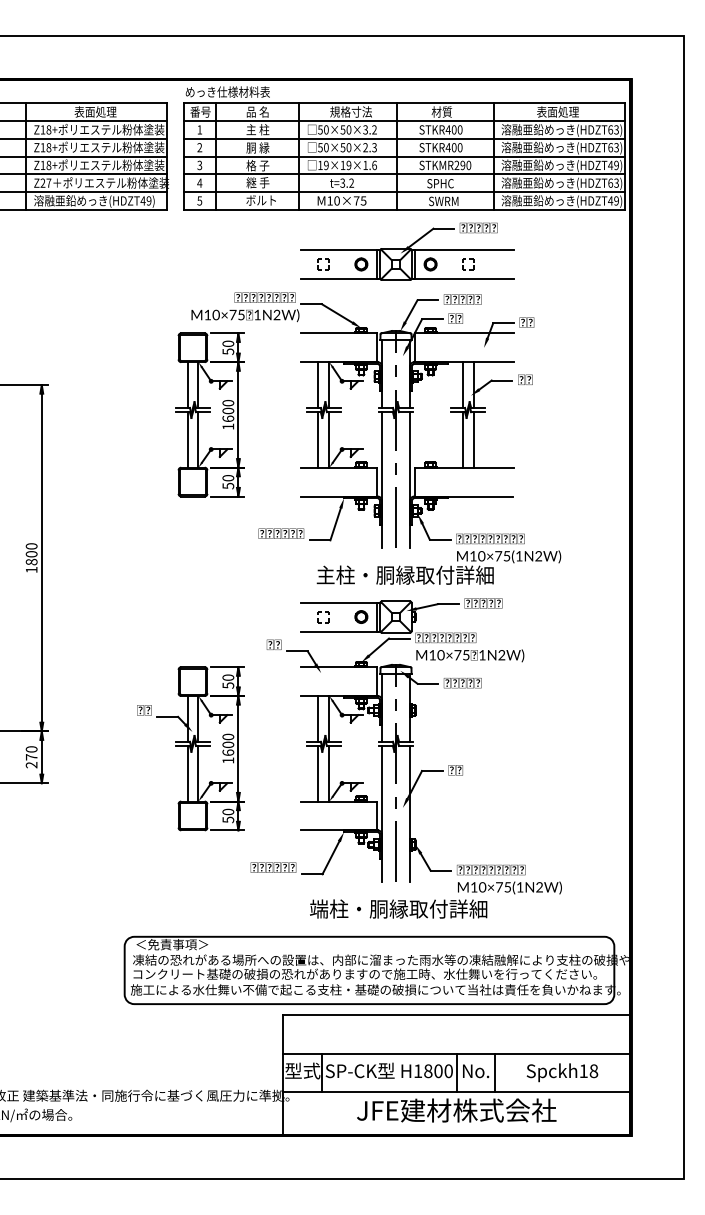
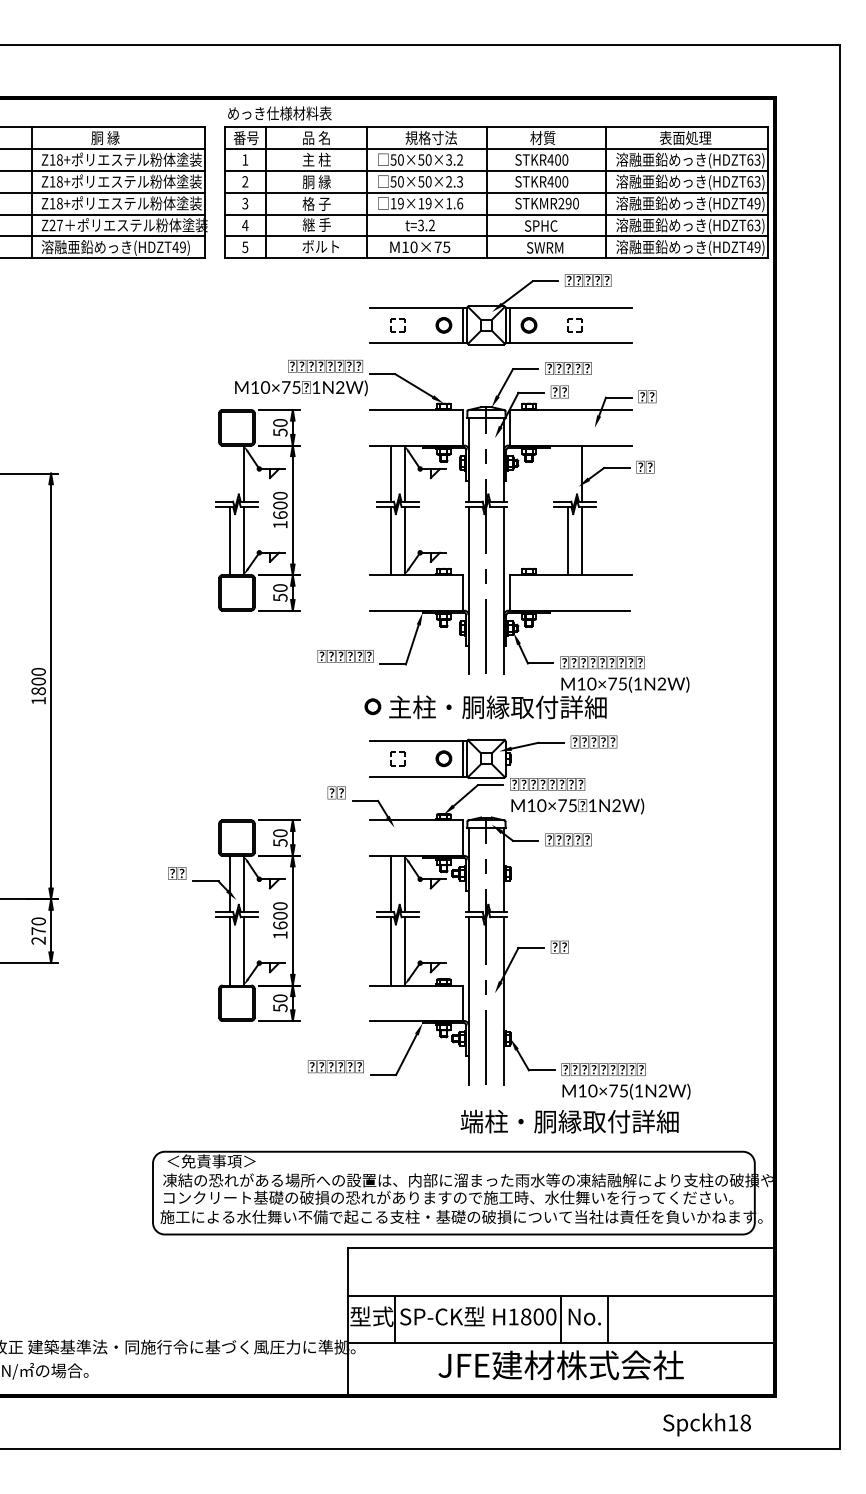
text: (94, 111) -> (116, 137), 表面処理 -> 胴 縁
line: (187, 384) -> (230, 473), removed
line: (462, 384) -> (568, 473), removed
part: (303, 574) -> (372, 706), added
text: (398, 908) -> (569, 1121), moved
text: (562, 1072) -> (706, 1424), moved

